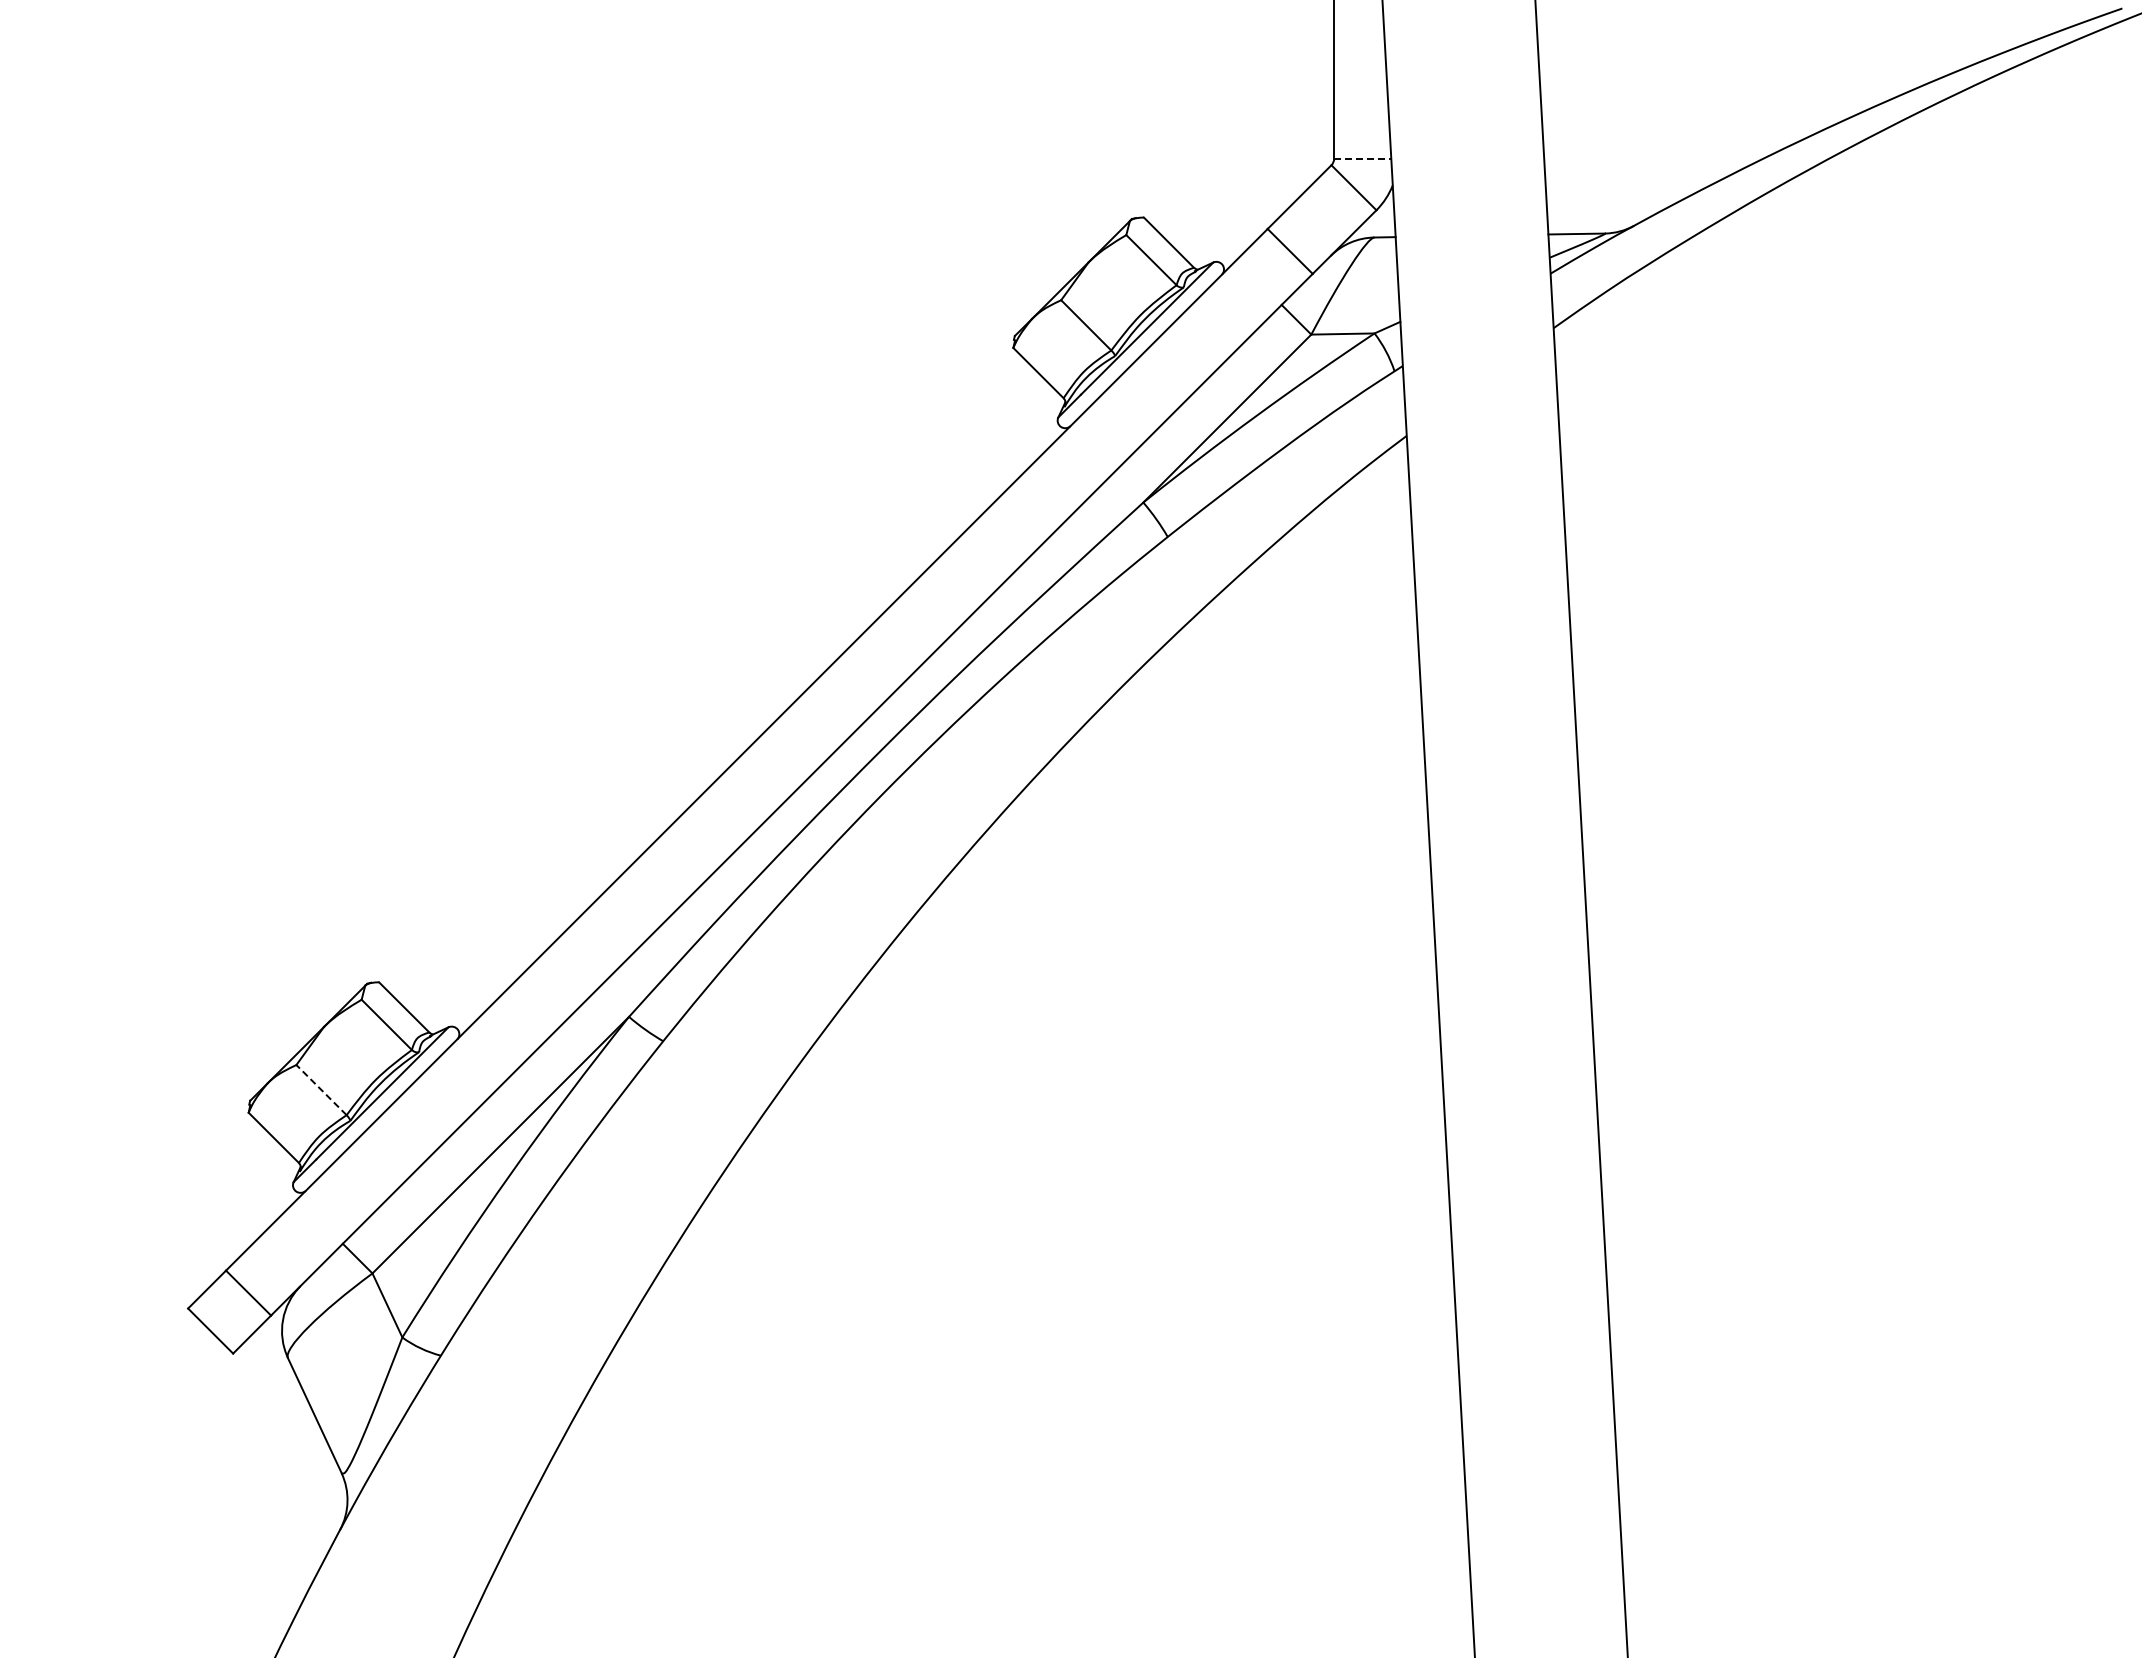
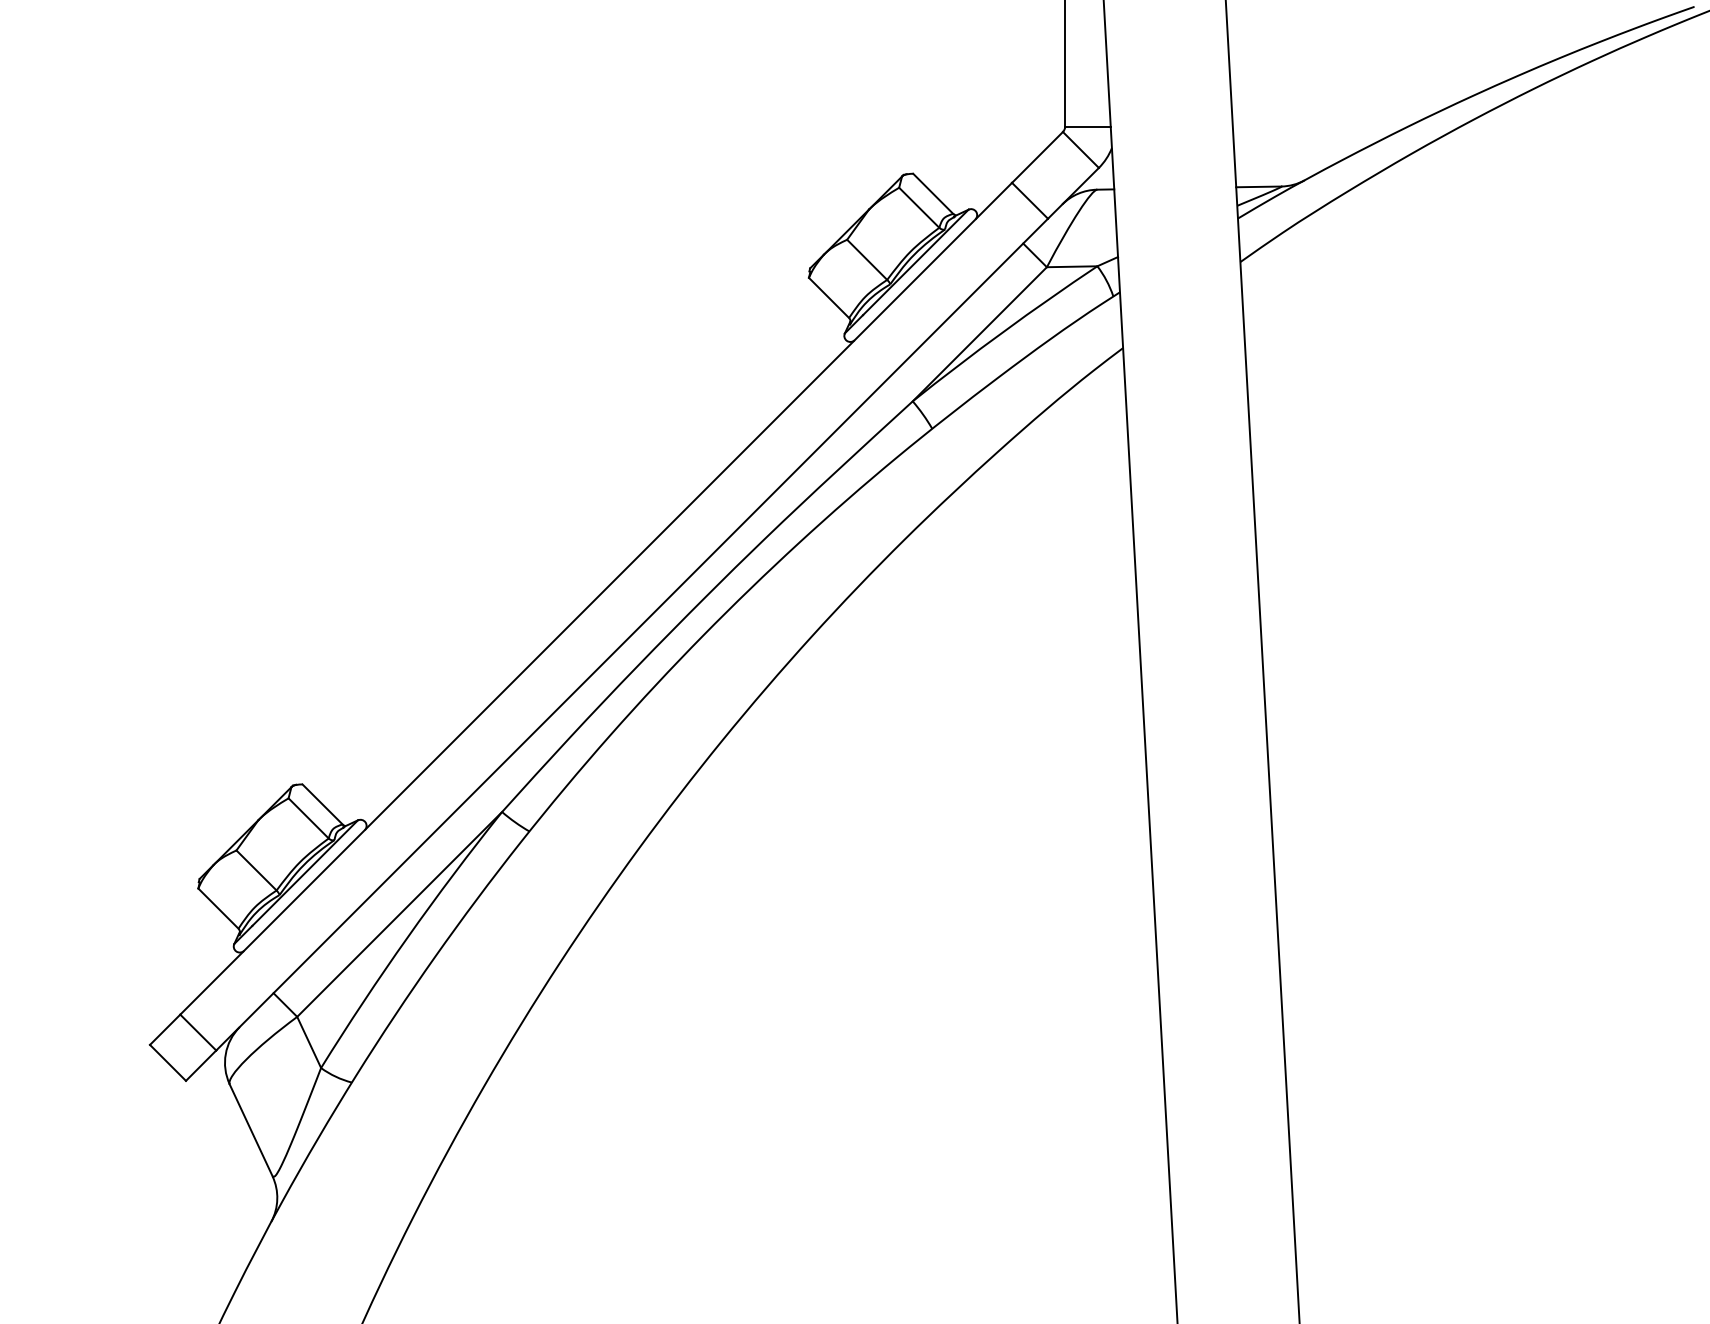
line: (1363, 158) -> (1088, 126), dashed -> solid
line: (321, 1089) -> (256, 870), dashed -> solid

